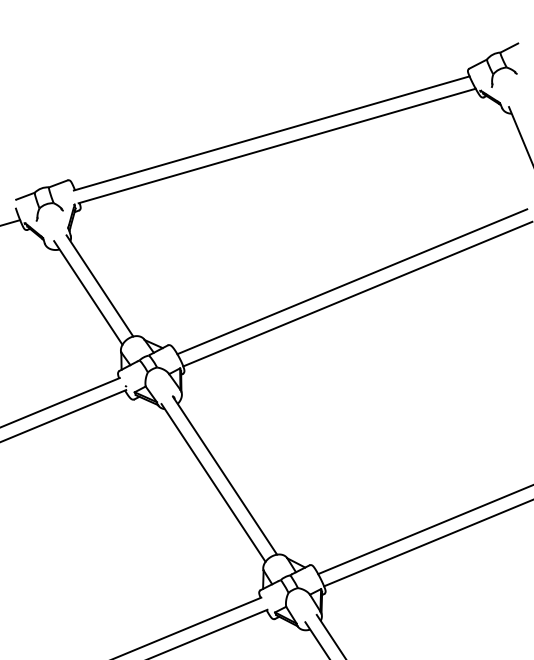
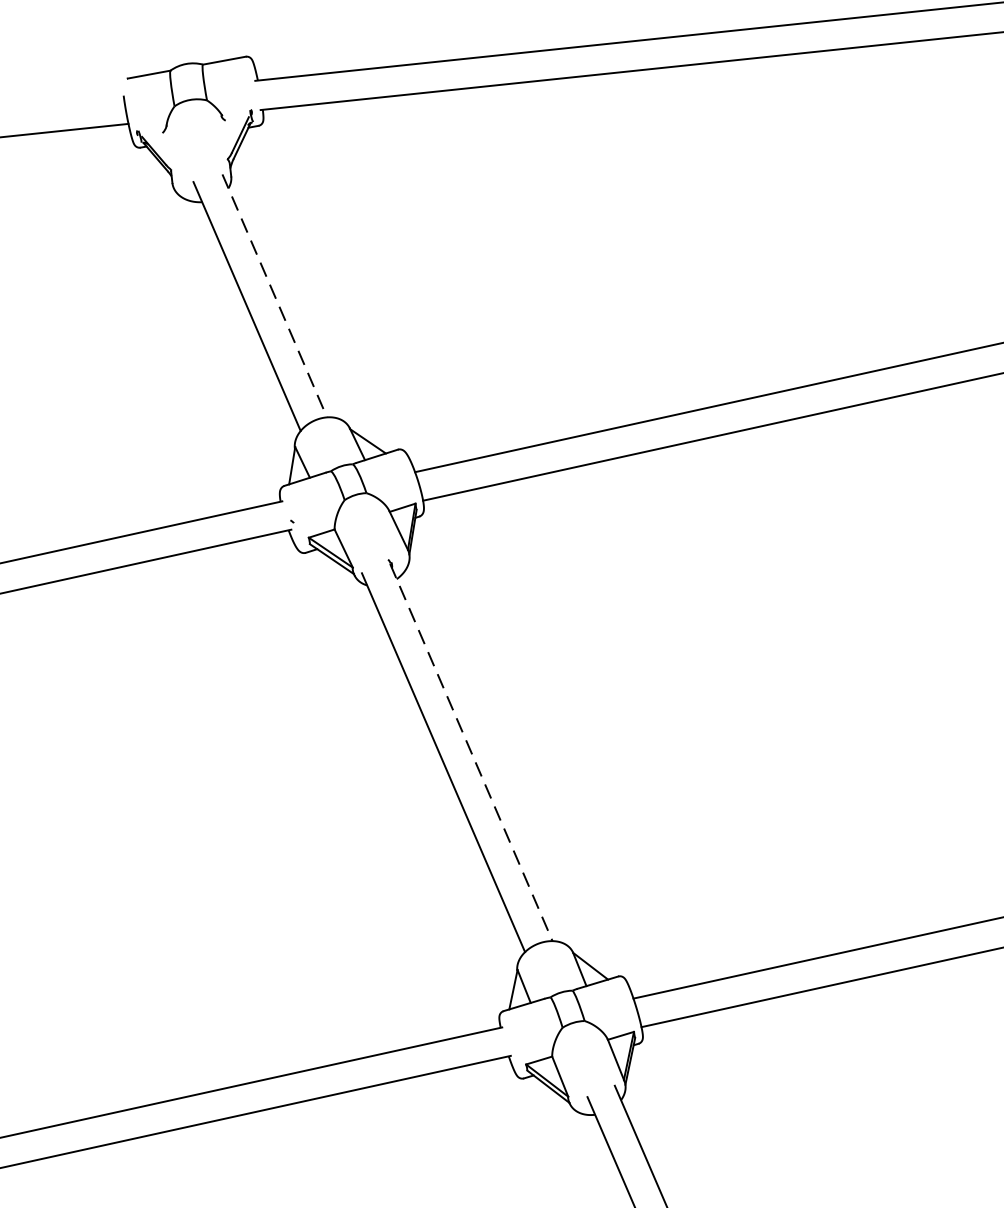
line: (99, 285) -> (273, 294), solid -> dashed
line: (225, 476) -> (471, 753), solid -> dashed

